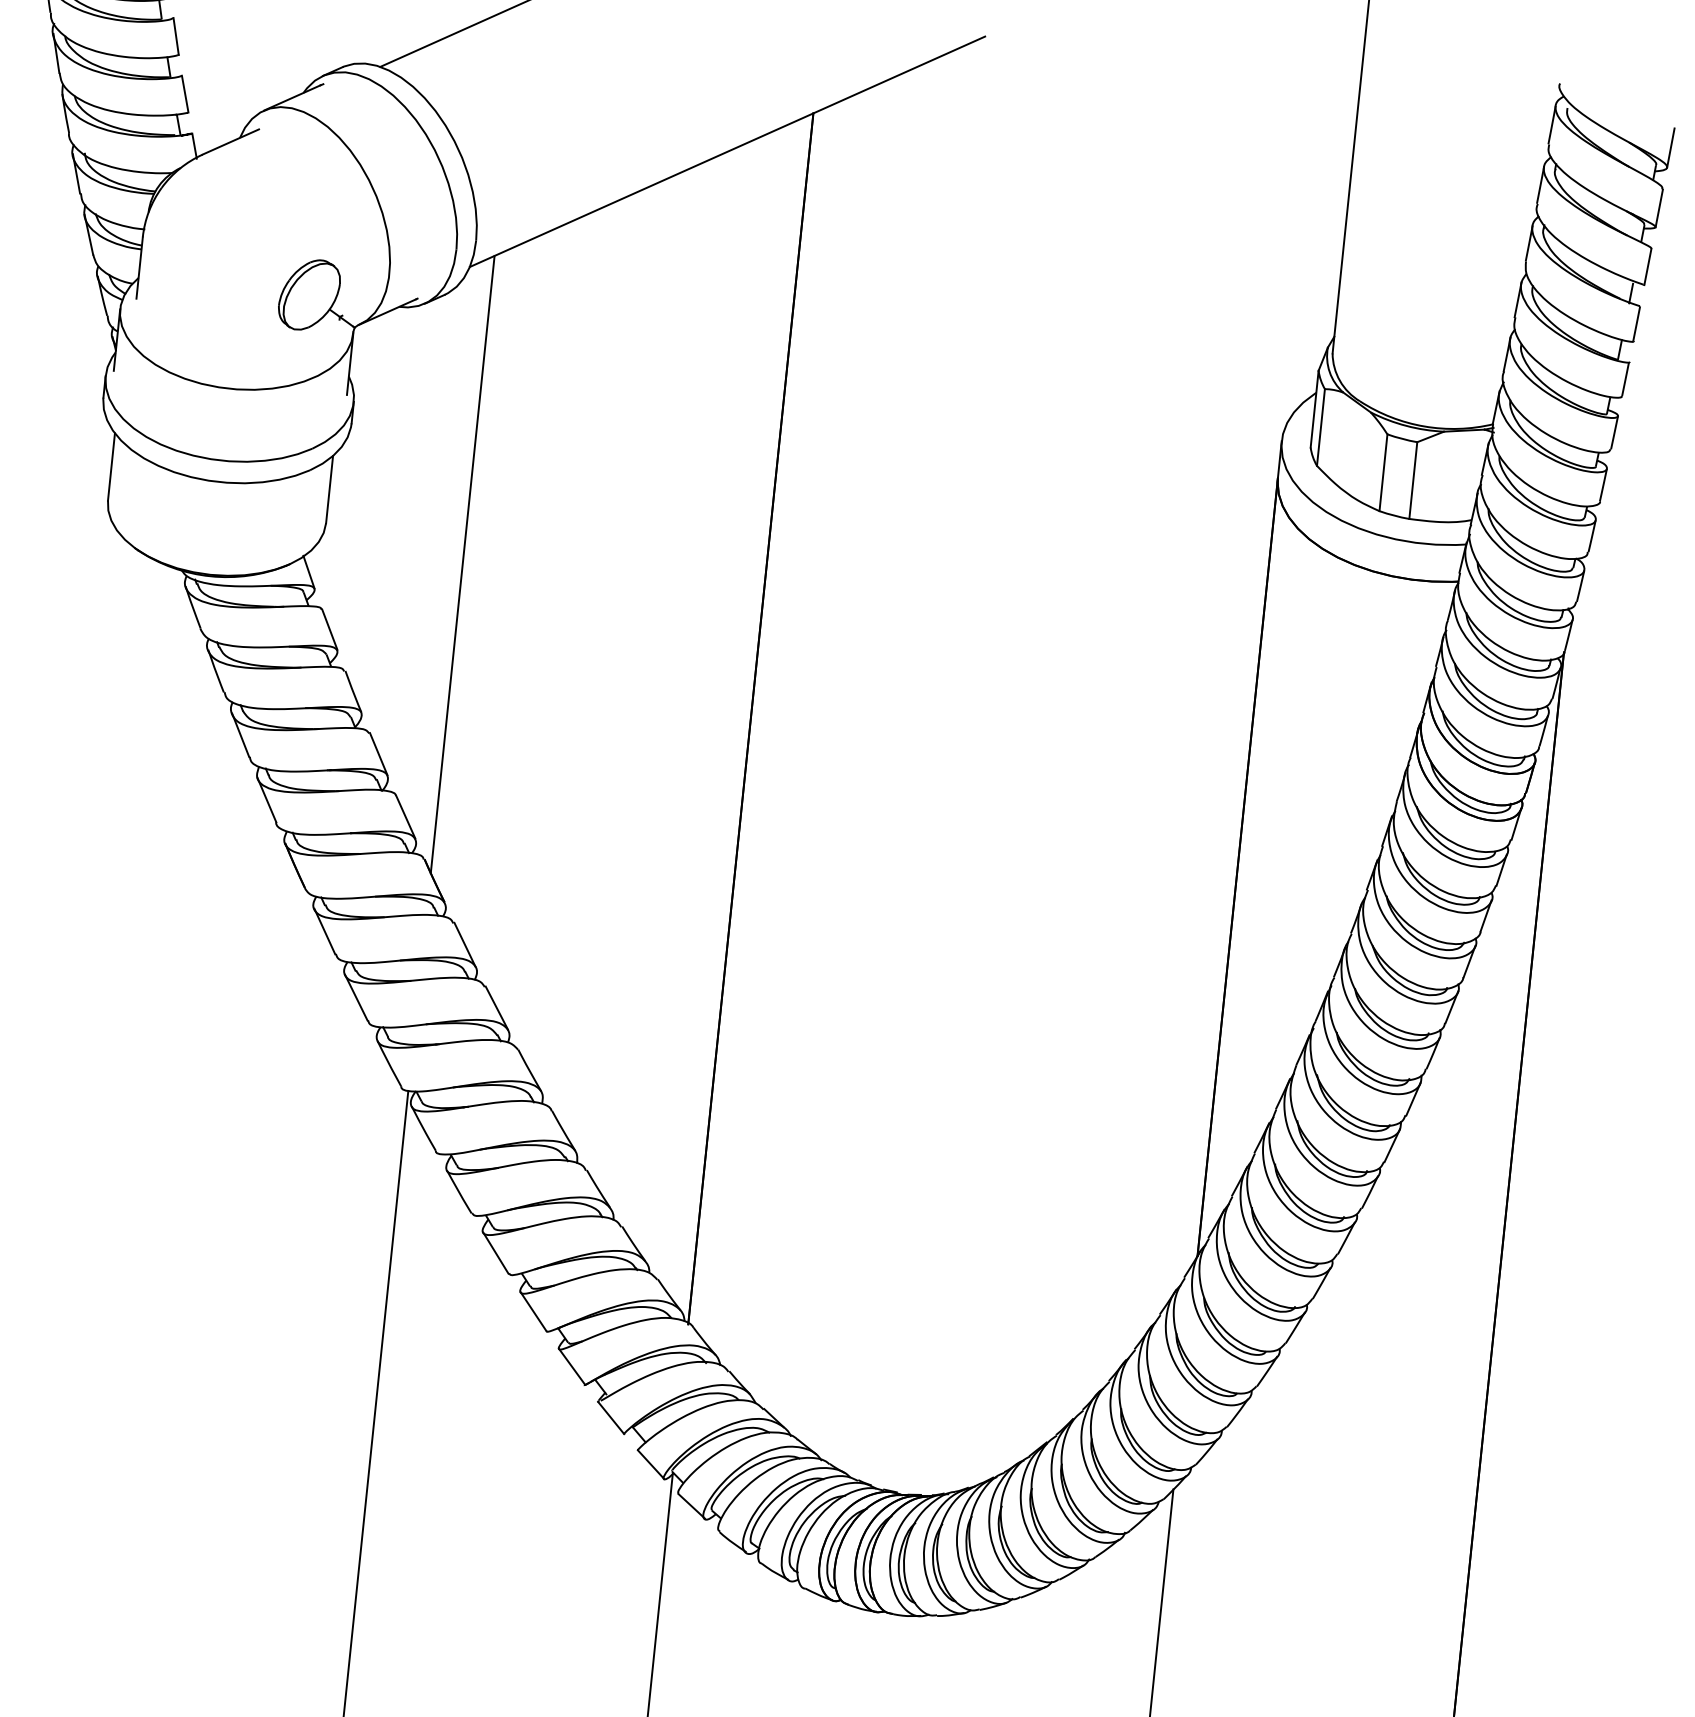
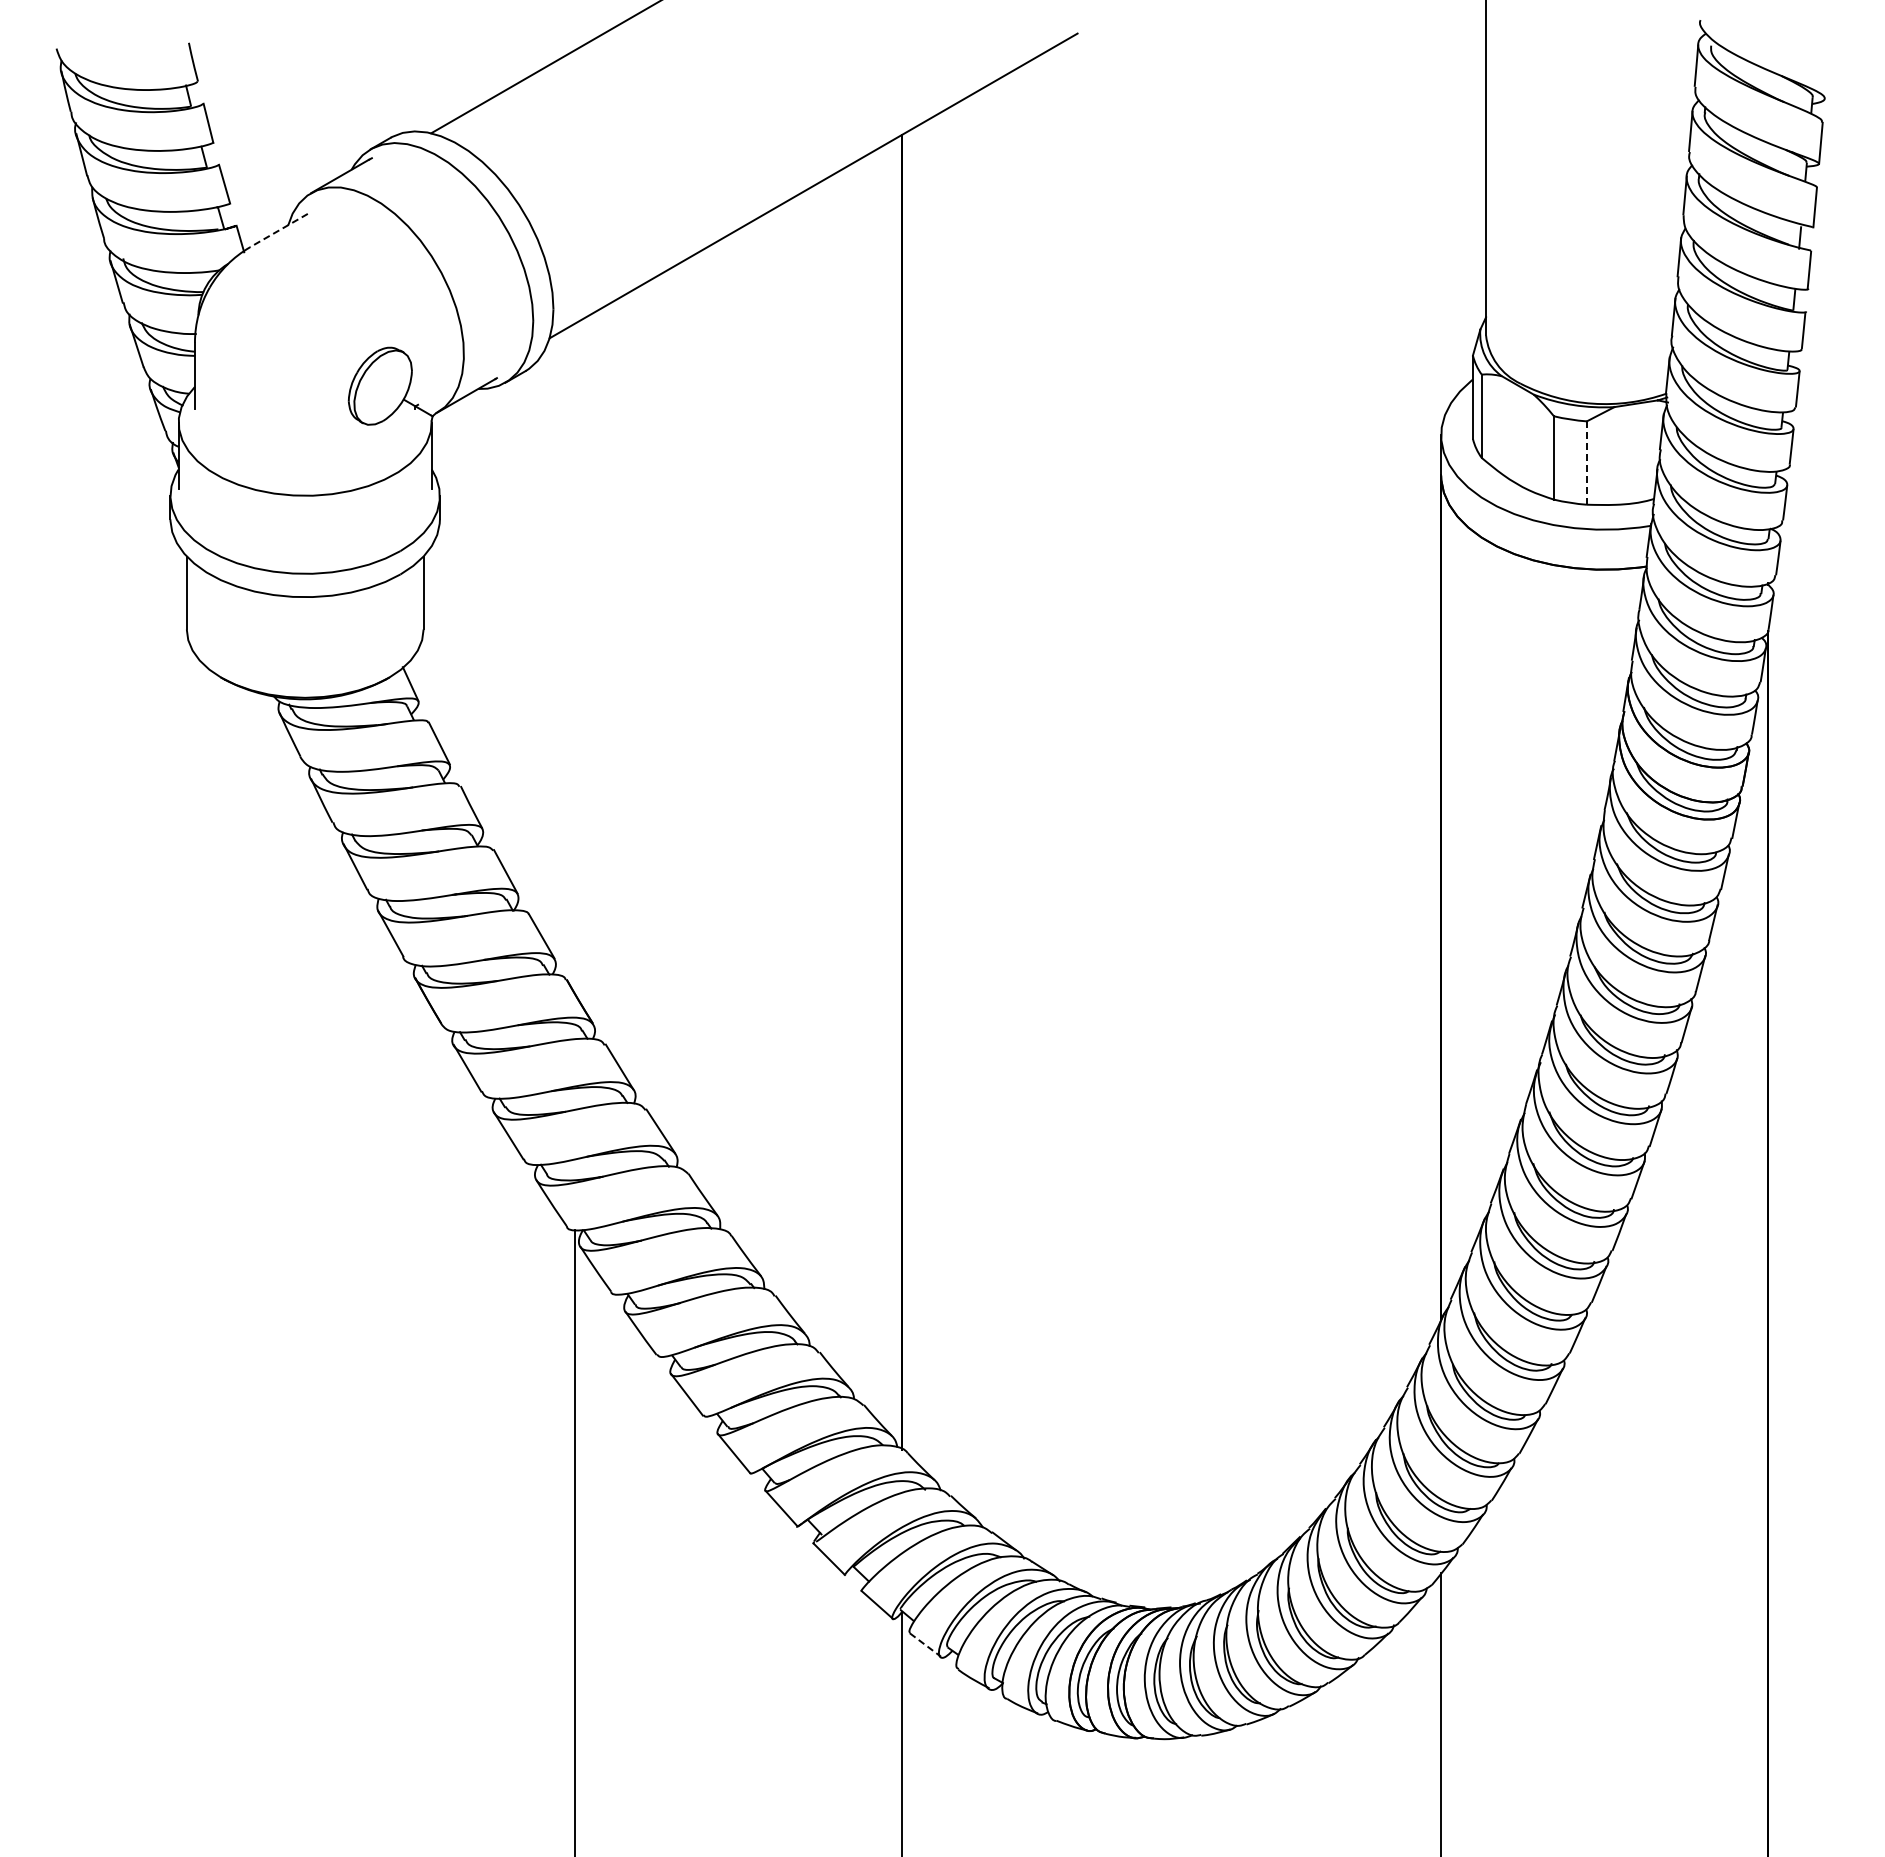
line: (230, 141) -> (278, 230), solid -> dashed
line: (1670, 147) -> (1826, 76), removed
line: (1412, 480) -> (1586, 463), solid -> dashed
line: (462, 564) -> (574, 658), removed
line: (691, 1506) -> (925, 1645), solid -> dashed

